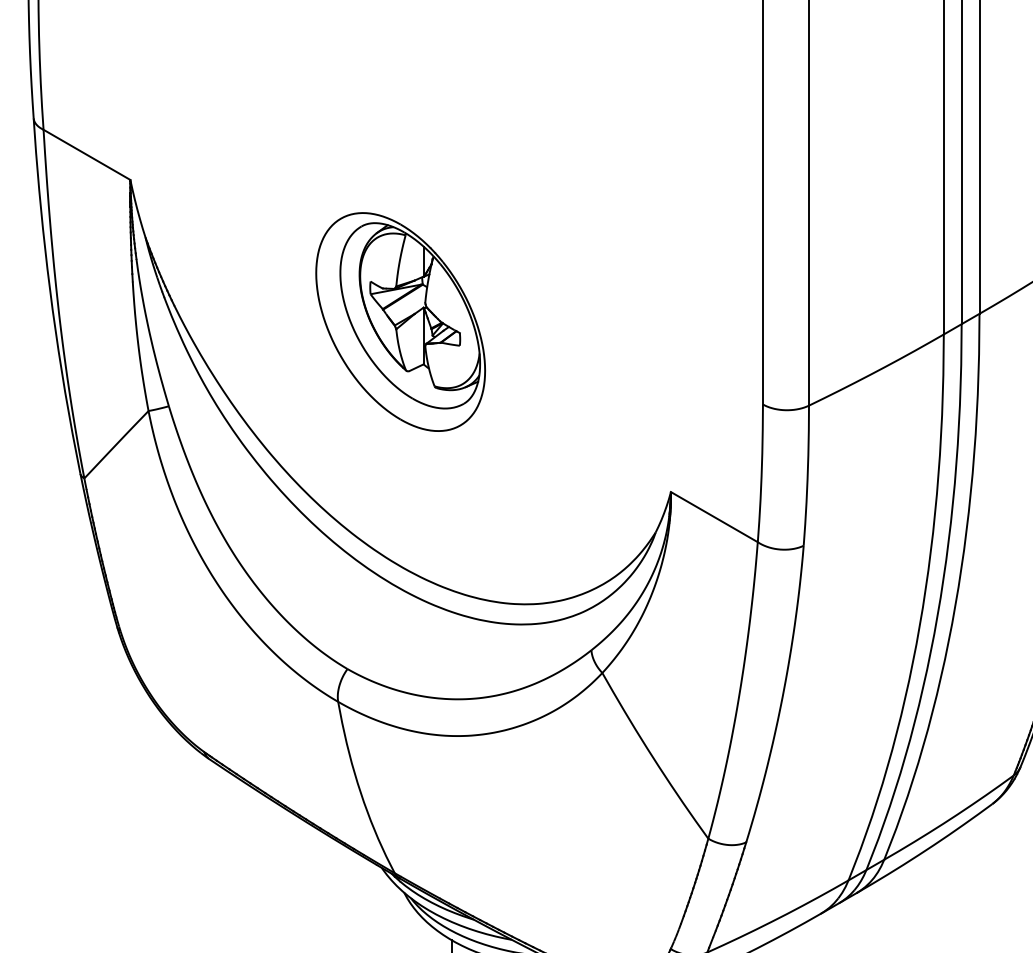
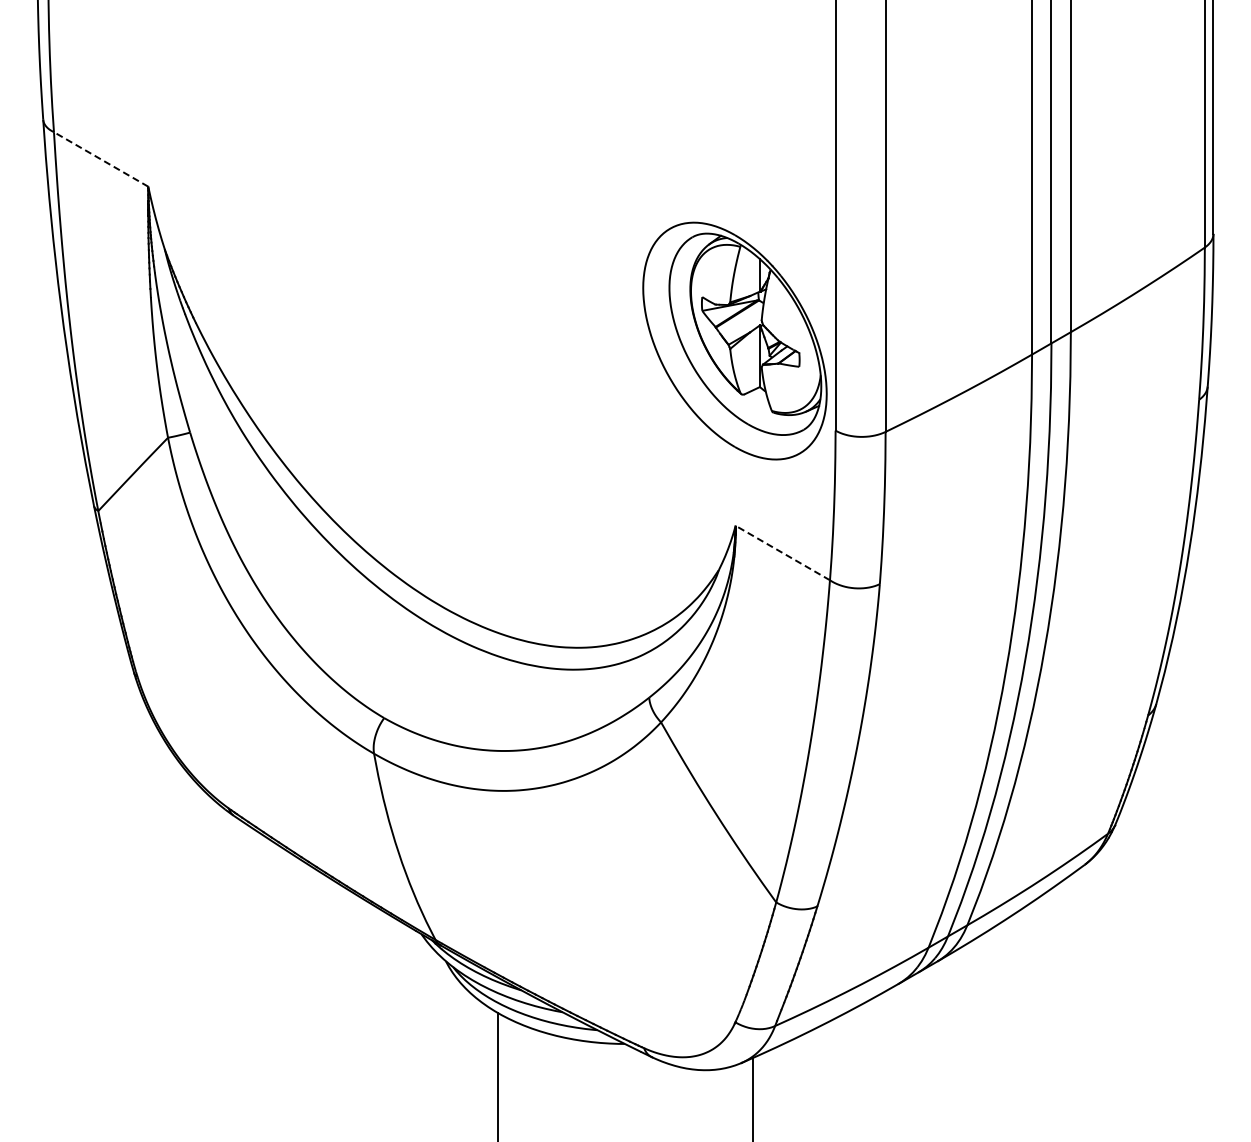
line: (87, 154) -> (101, 159), solid -> dashed
part: (400, 321) -> (734, 340), moved
line: (714, 517) -> (782, 553), solid -> dashed

